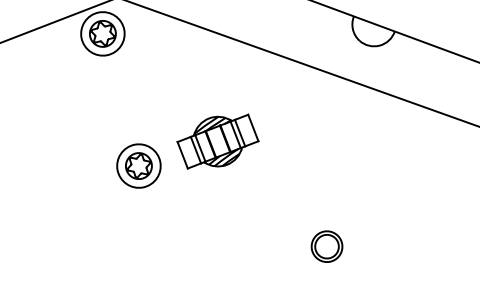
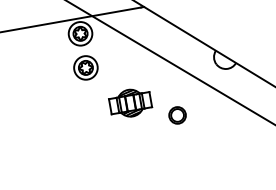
part: (138, 165) -> (85, 67), moved
circle: (326, 246) -> (177, 115), moved

